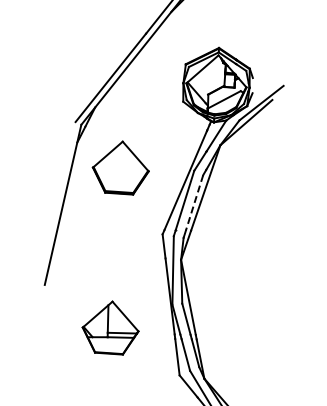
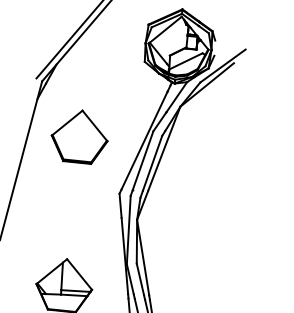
part: (120, 167) -> (79, 136), moved
line: (194, 203) -> (152, 163), dashed -> solid

